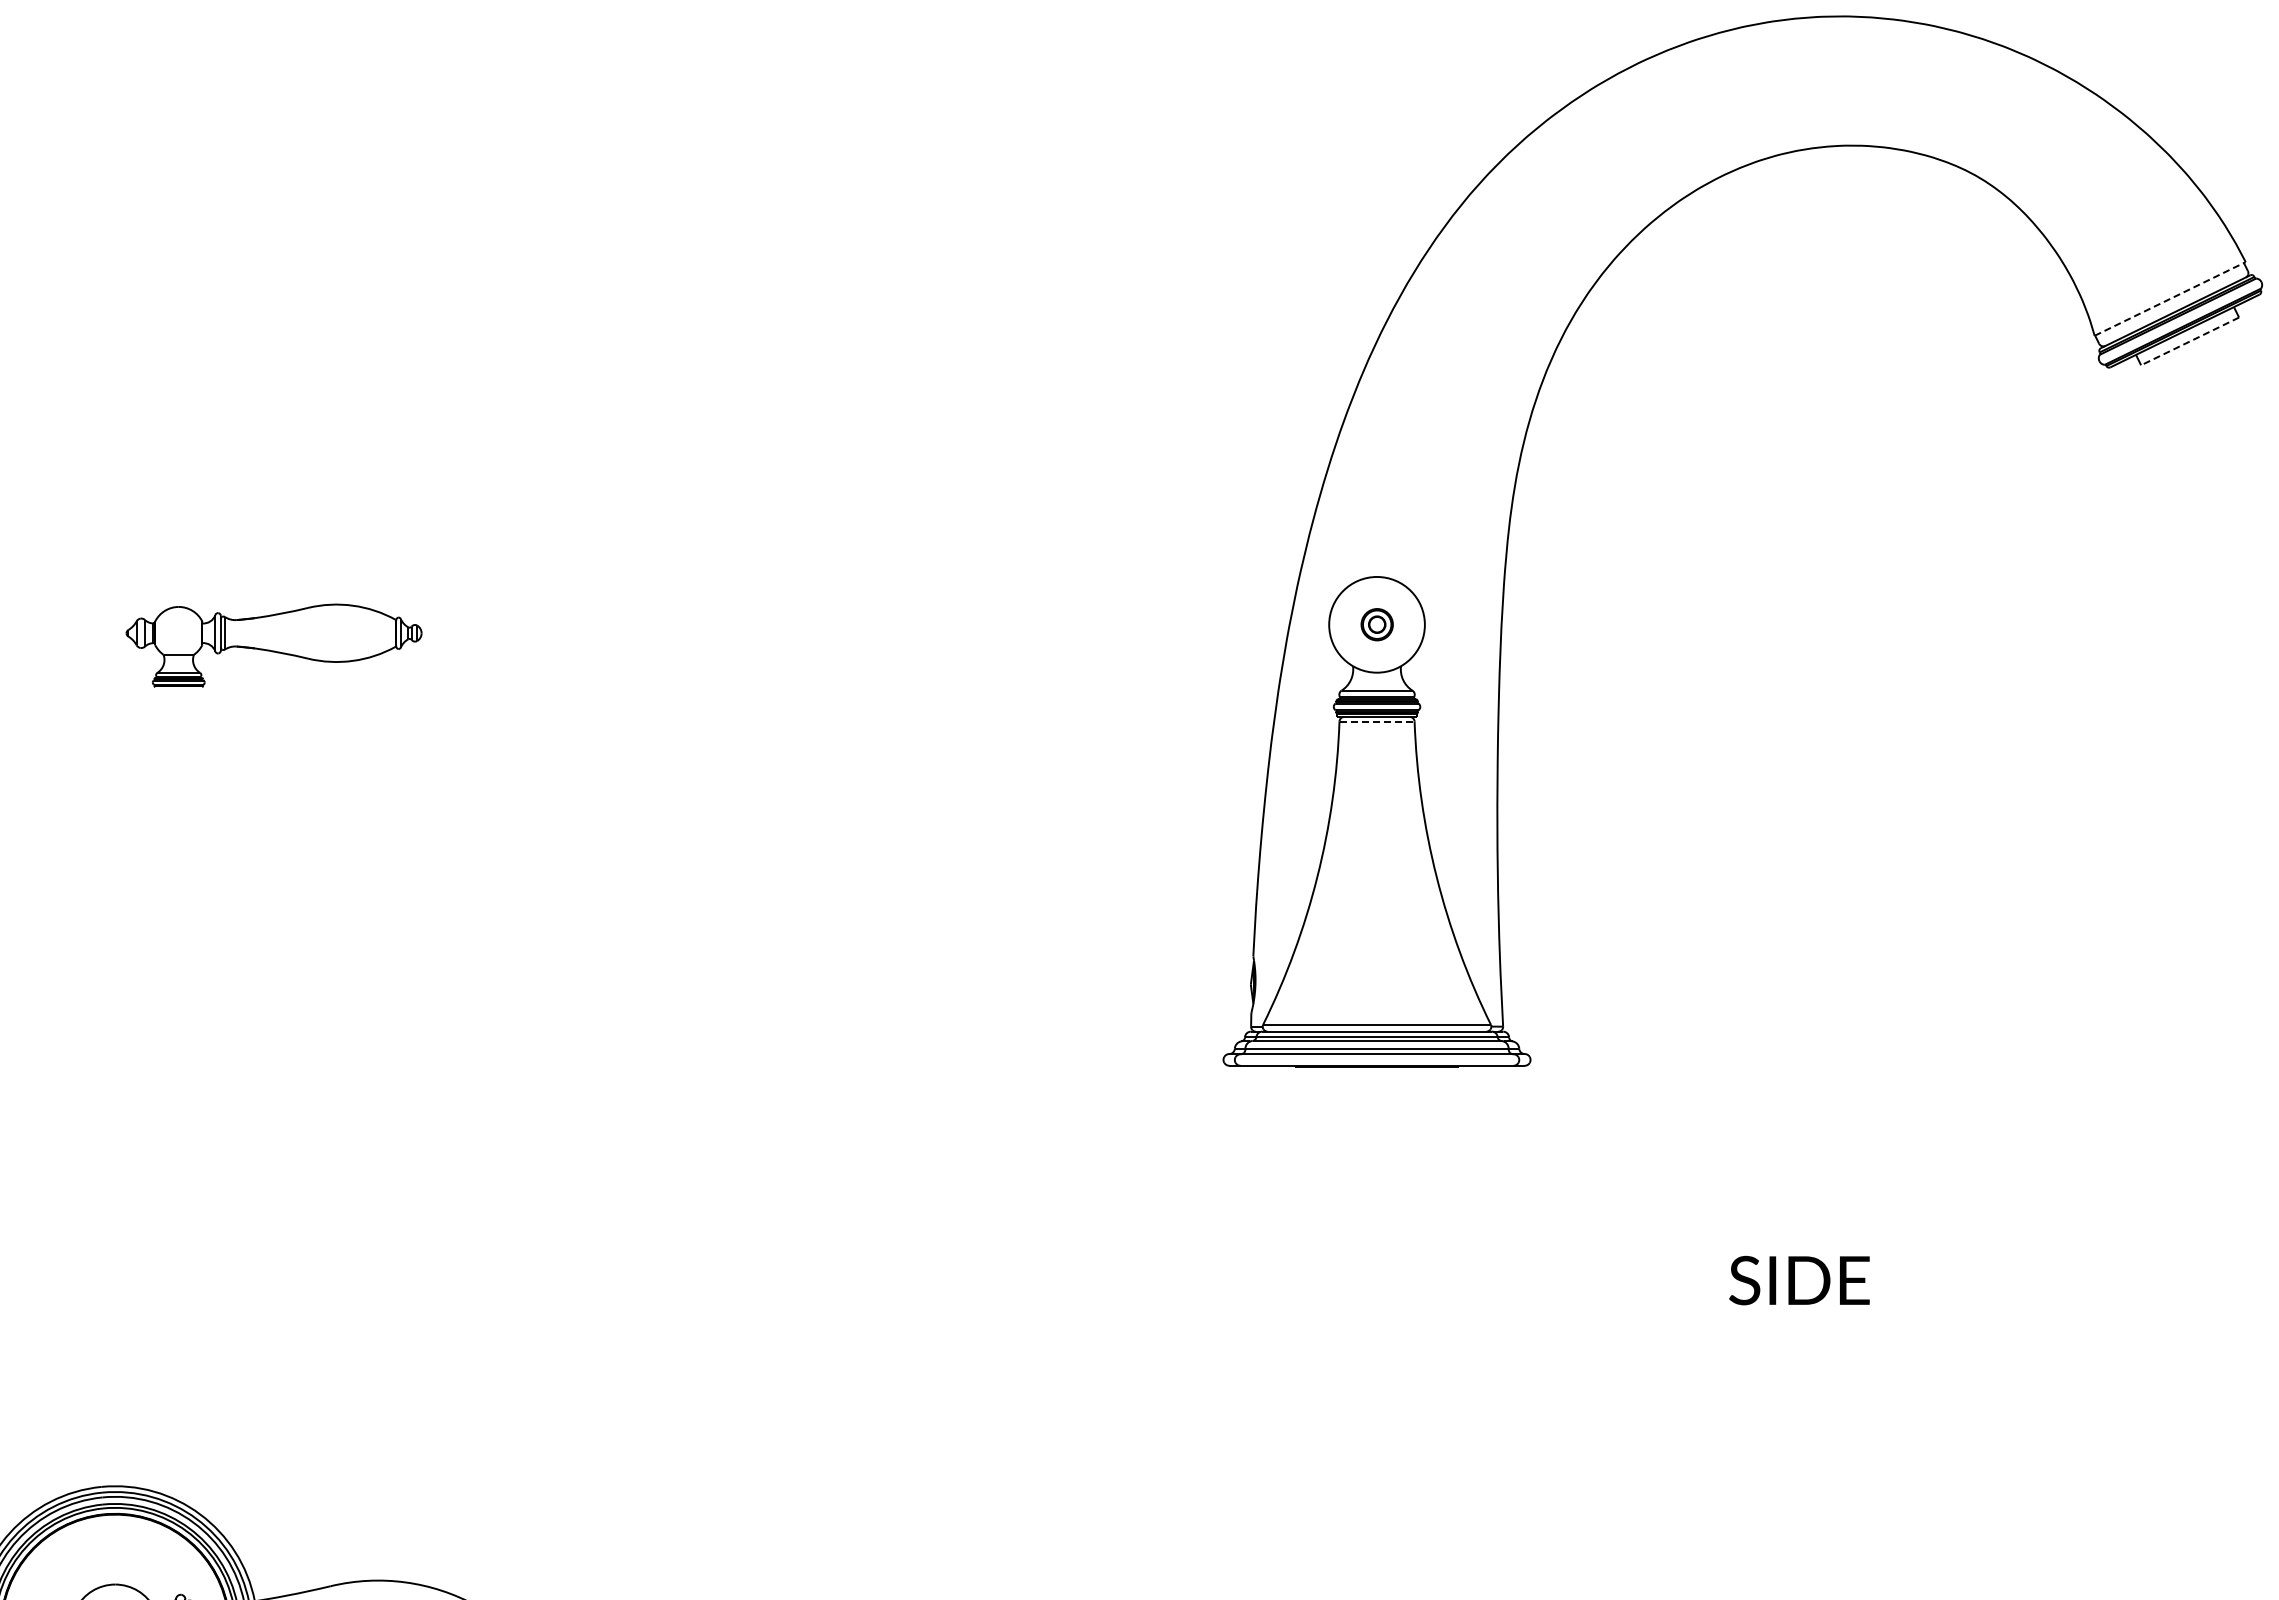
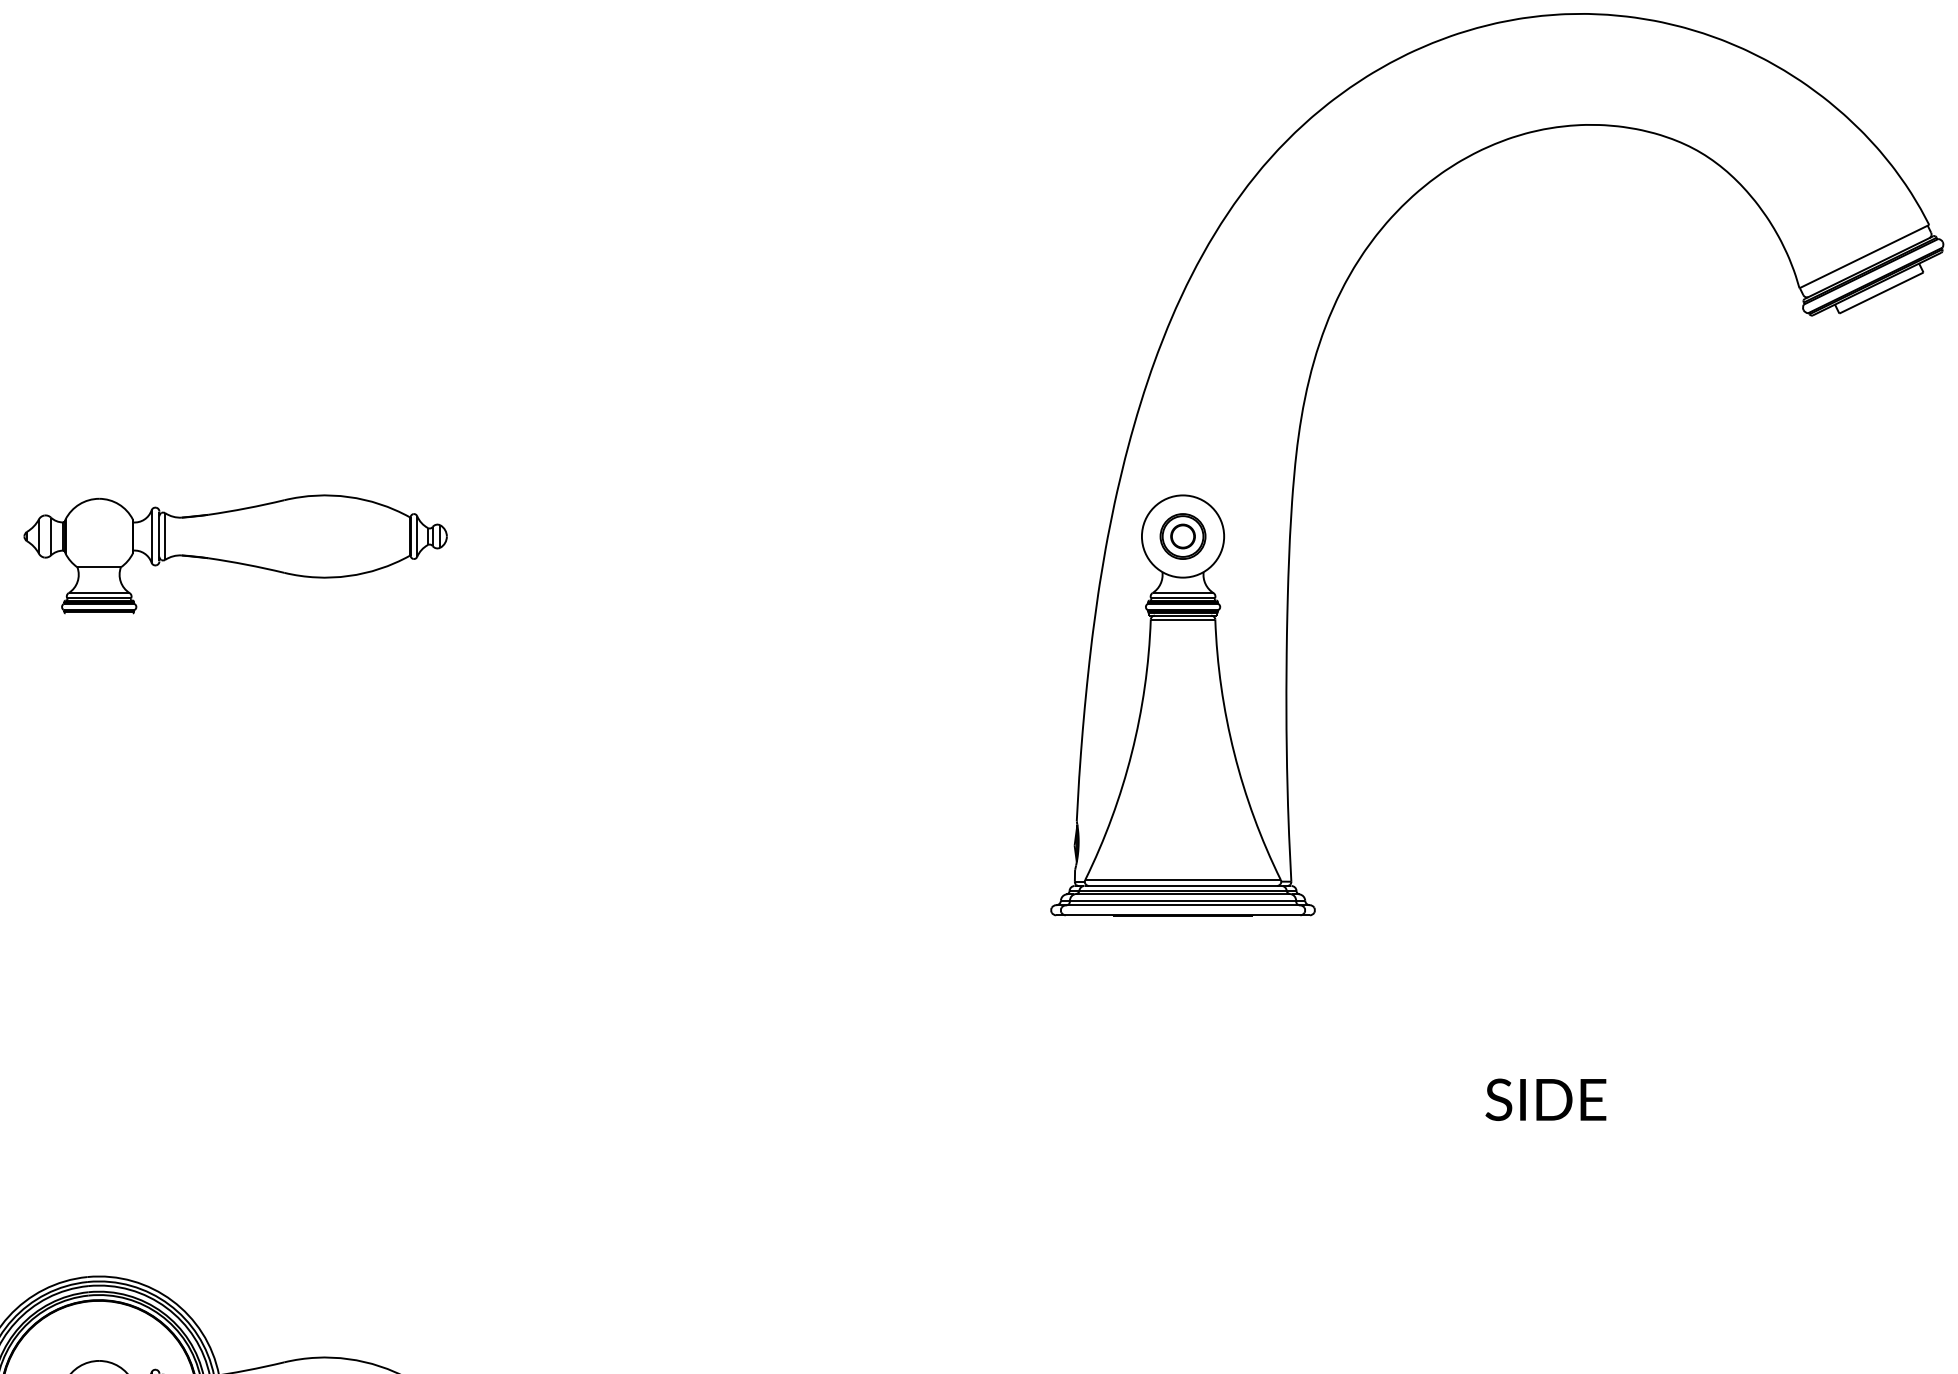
line: (2170, 298) -> (1864, 256), dashed -> solid
line: (2189, 341) -> (1880, 293), dashed -> solid
part: (1377, 624) -> (1183, 536), size x1.67
part: (273, 645) -> (235, 554), size x1.67
line: (1377, 721) -> (1183, 619), dashed -> solid

